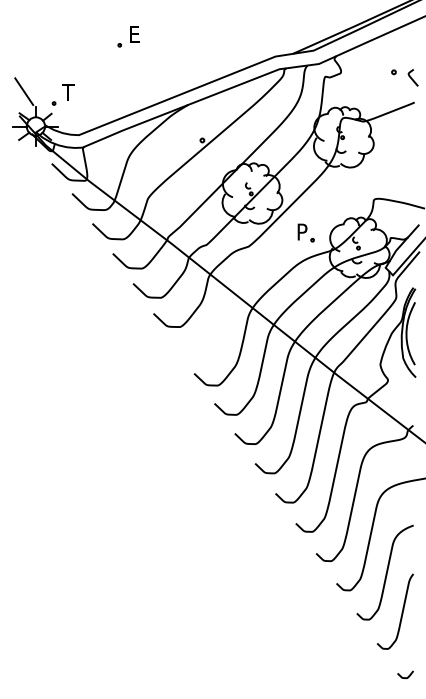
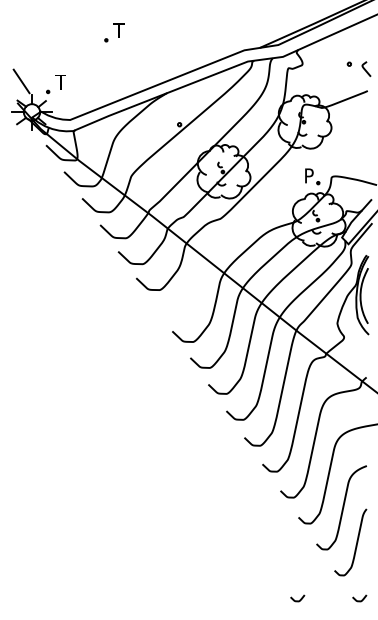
text: (133, 34) -> (118, 30), E -> T
part: (306, 232) -> (312, 176), moved
curve: (335, 677) -> (297, 600), added

